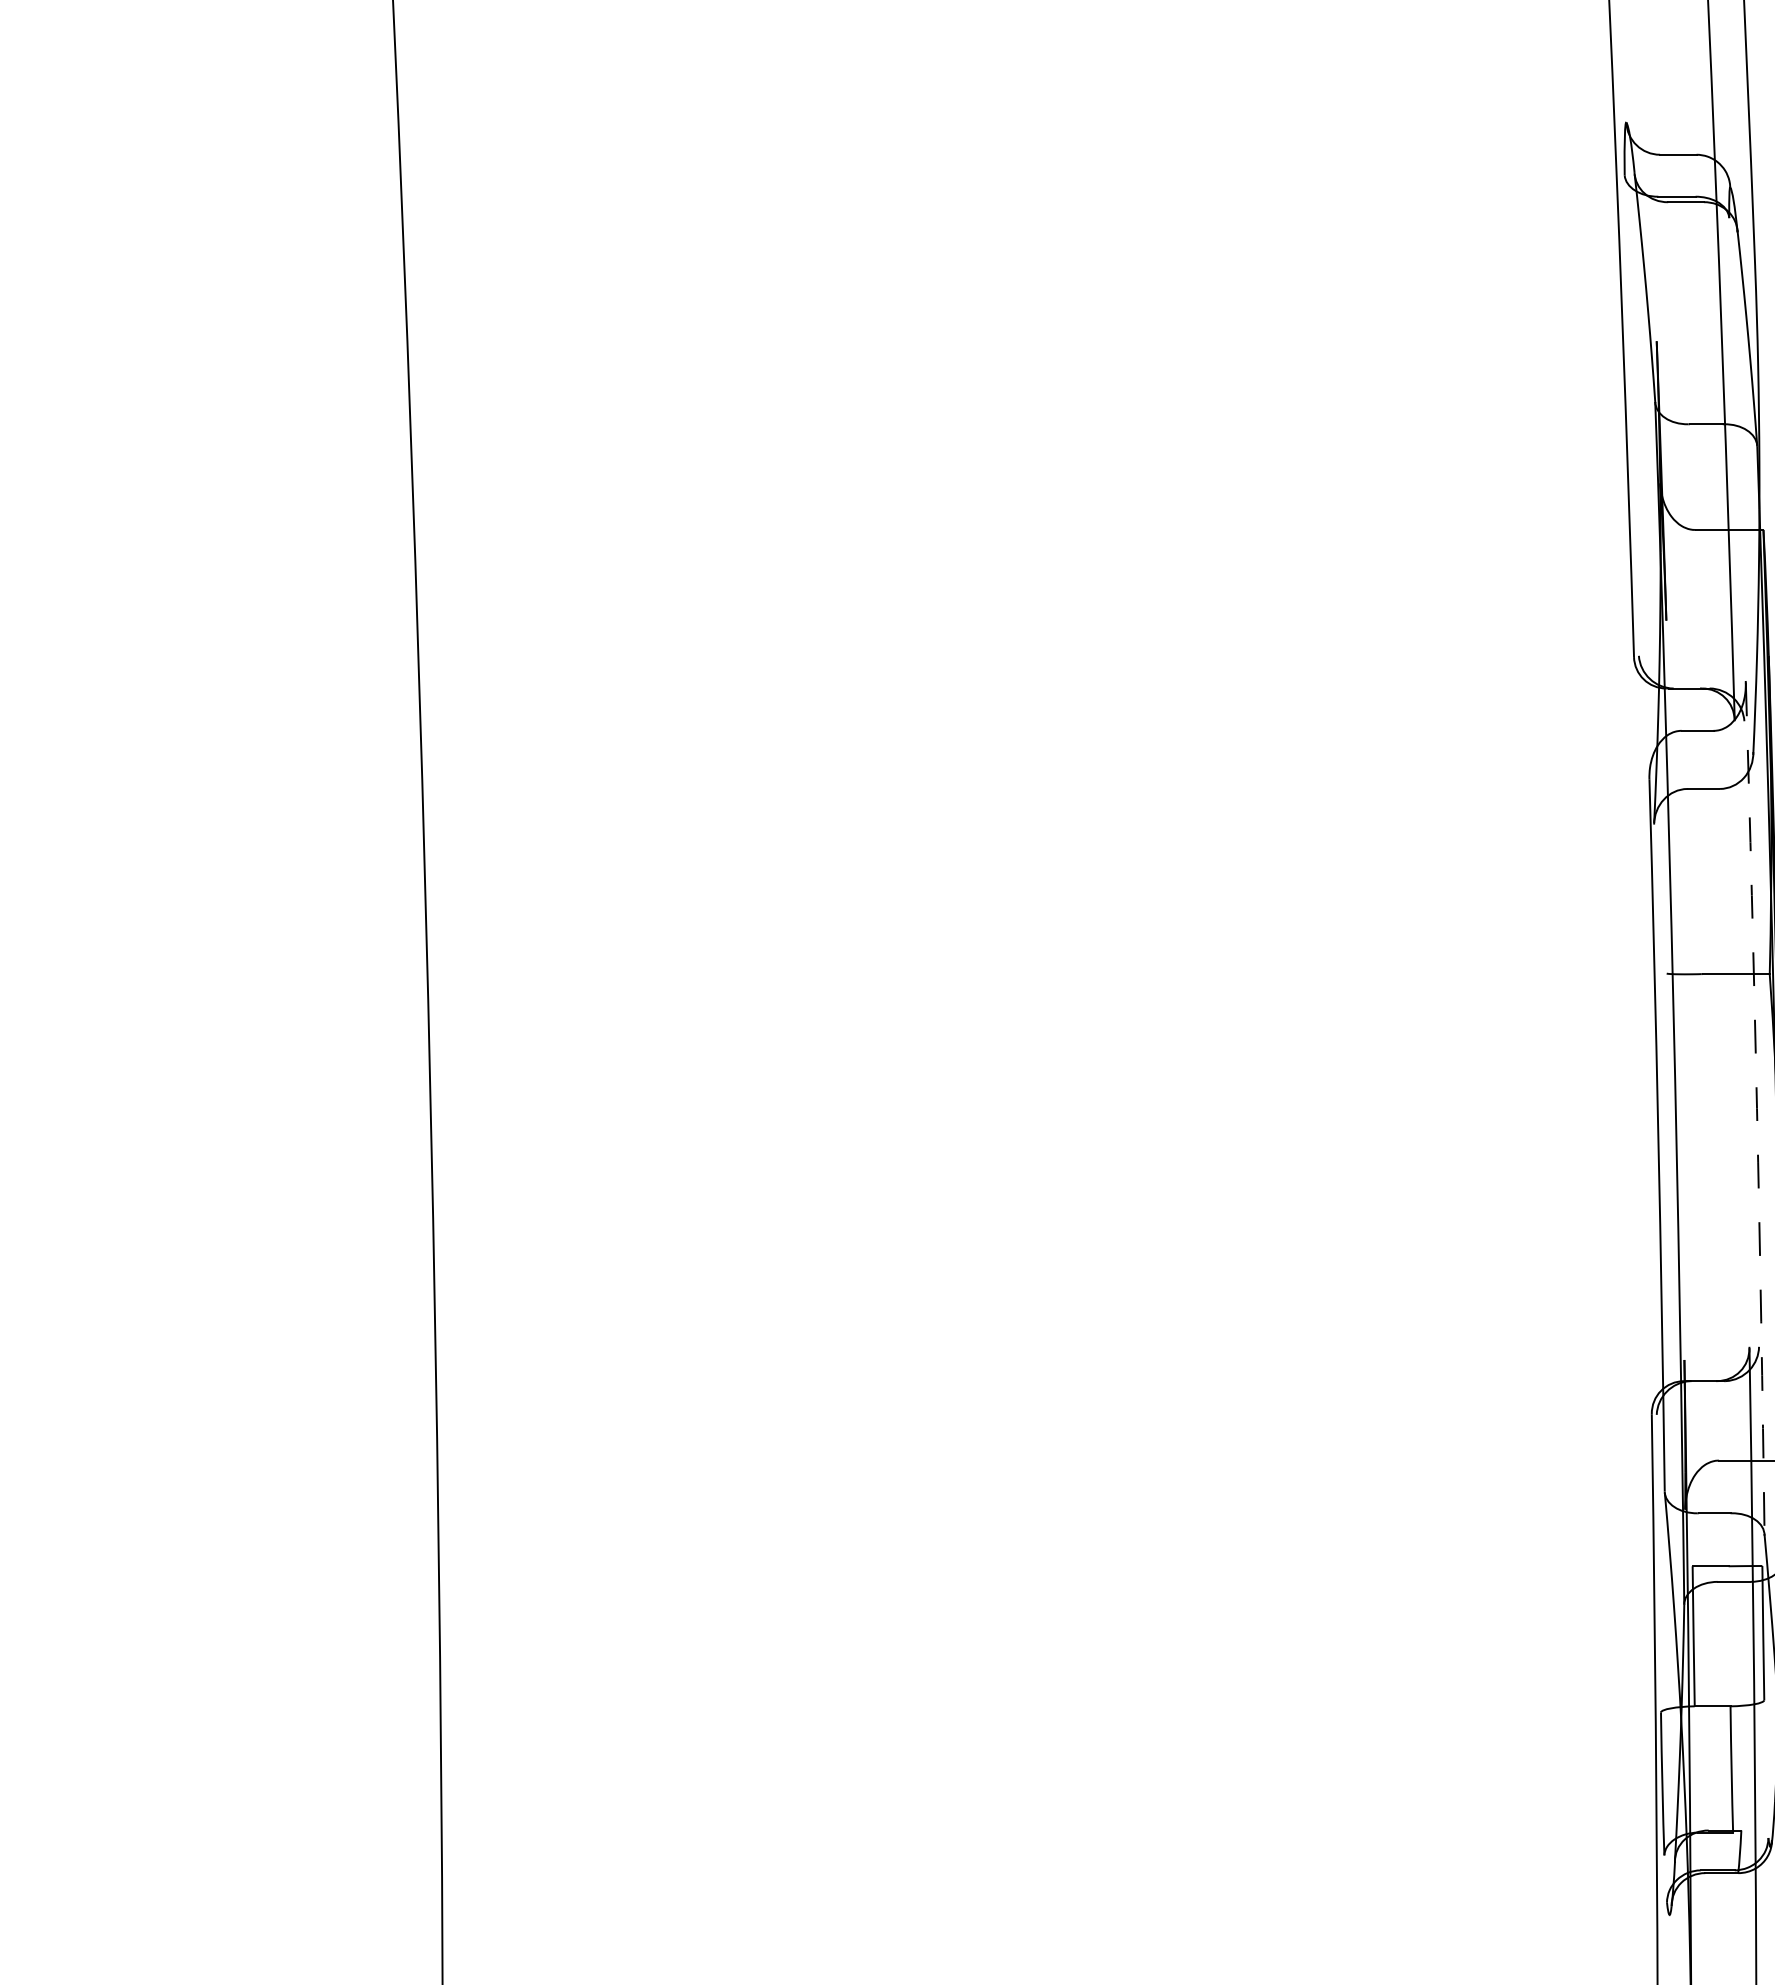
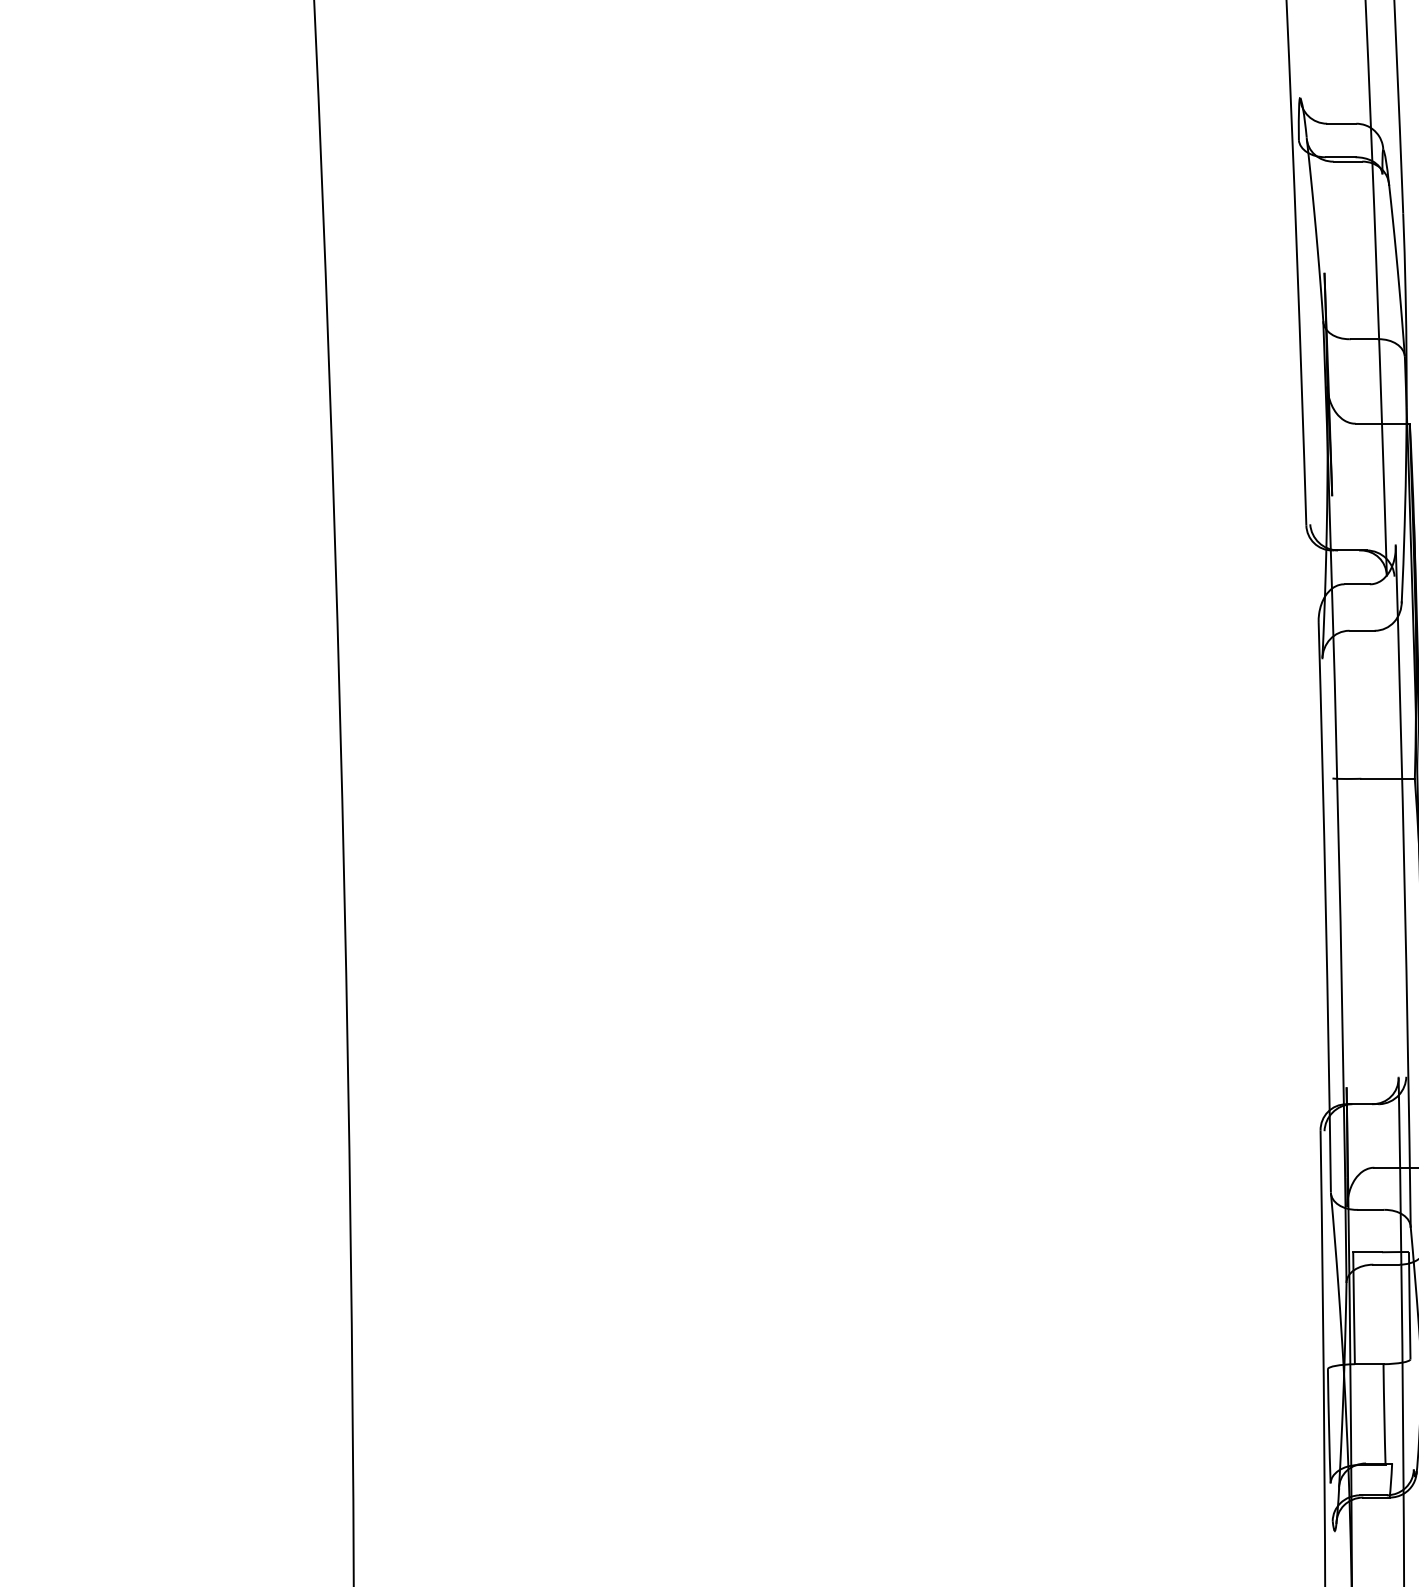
arc: (1757, 1108) -> (1405, 886), dashed -> solid

